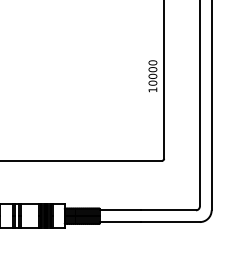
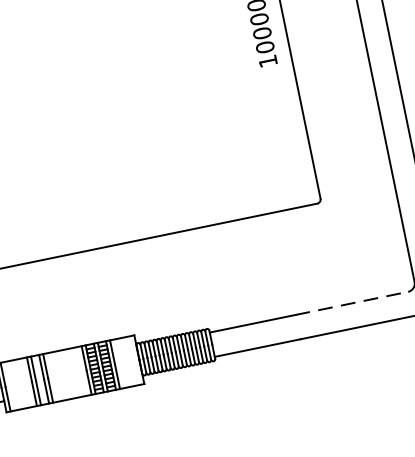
line: (169, 210) -> (353, 303), solid -> dashed

